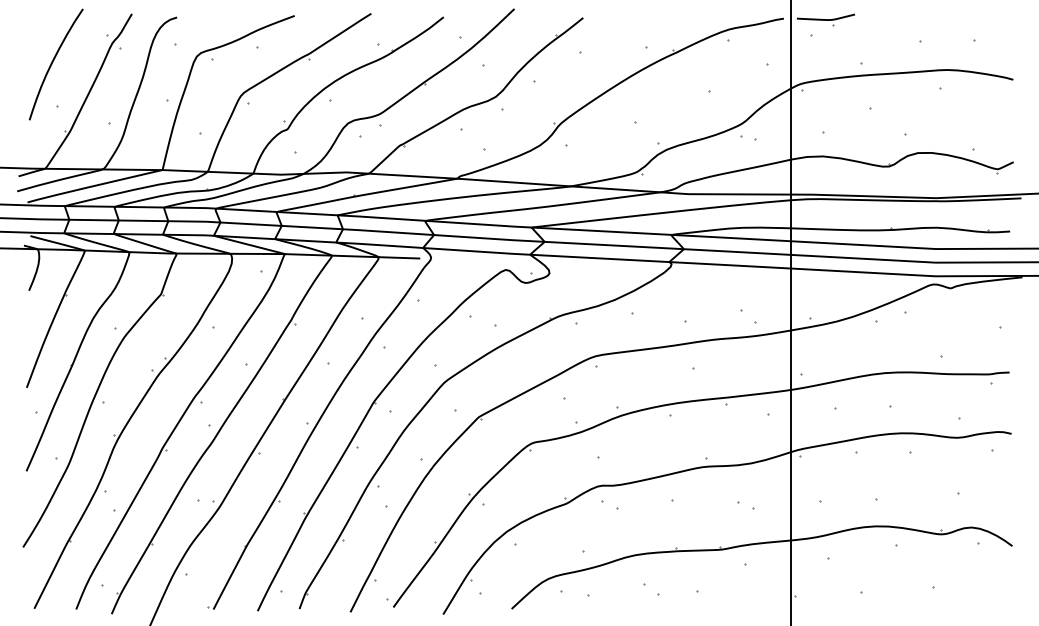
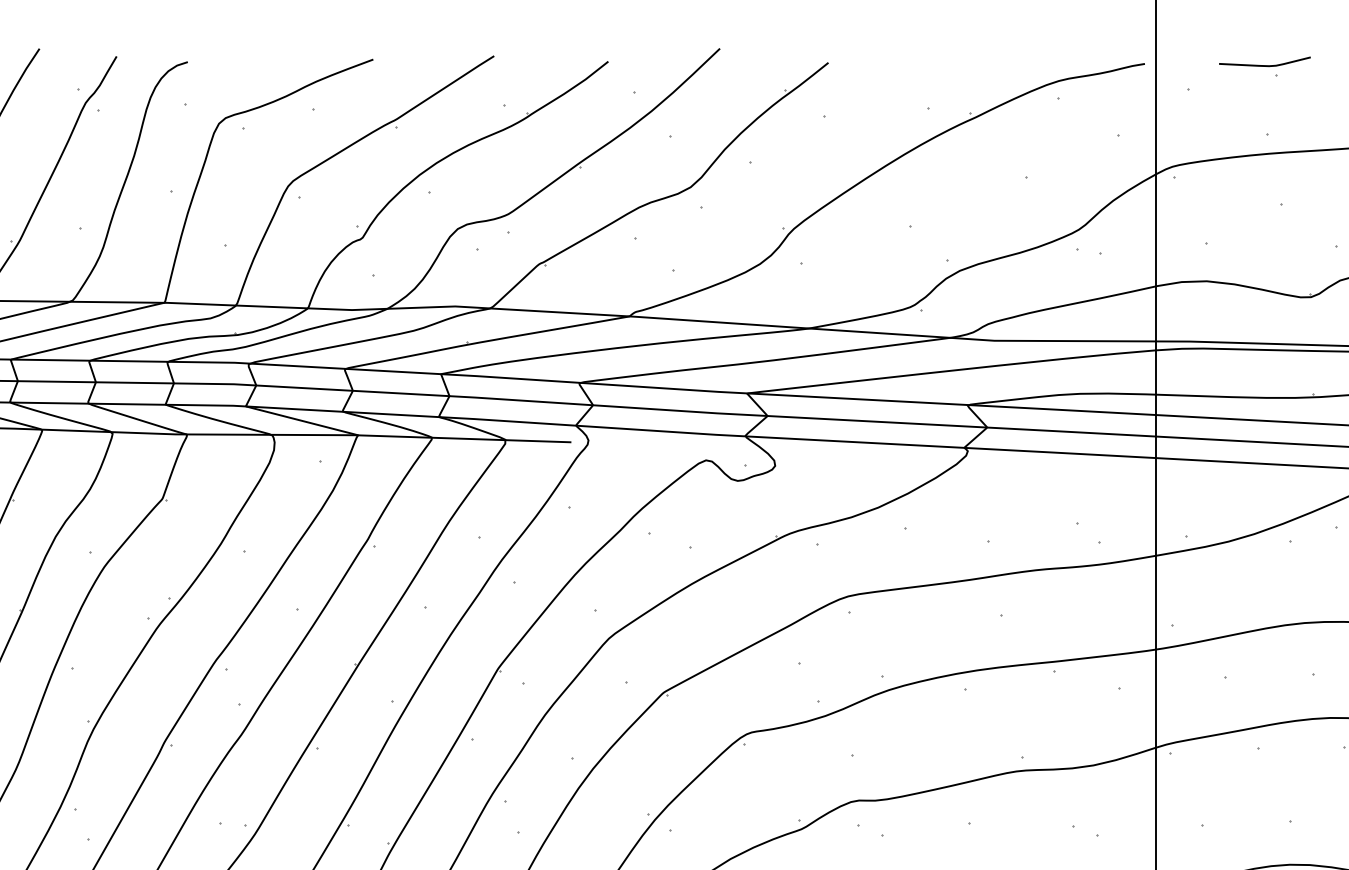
part: (825, 19) -> (1264, 65), moved

